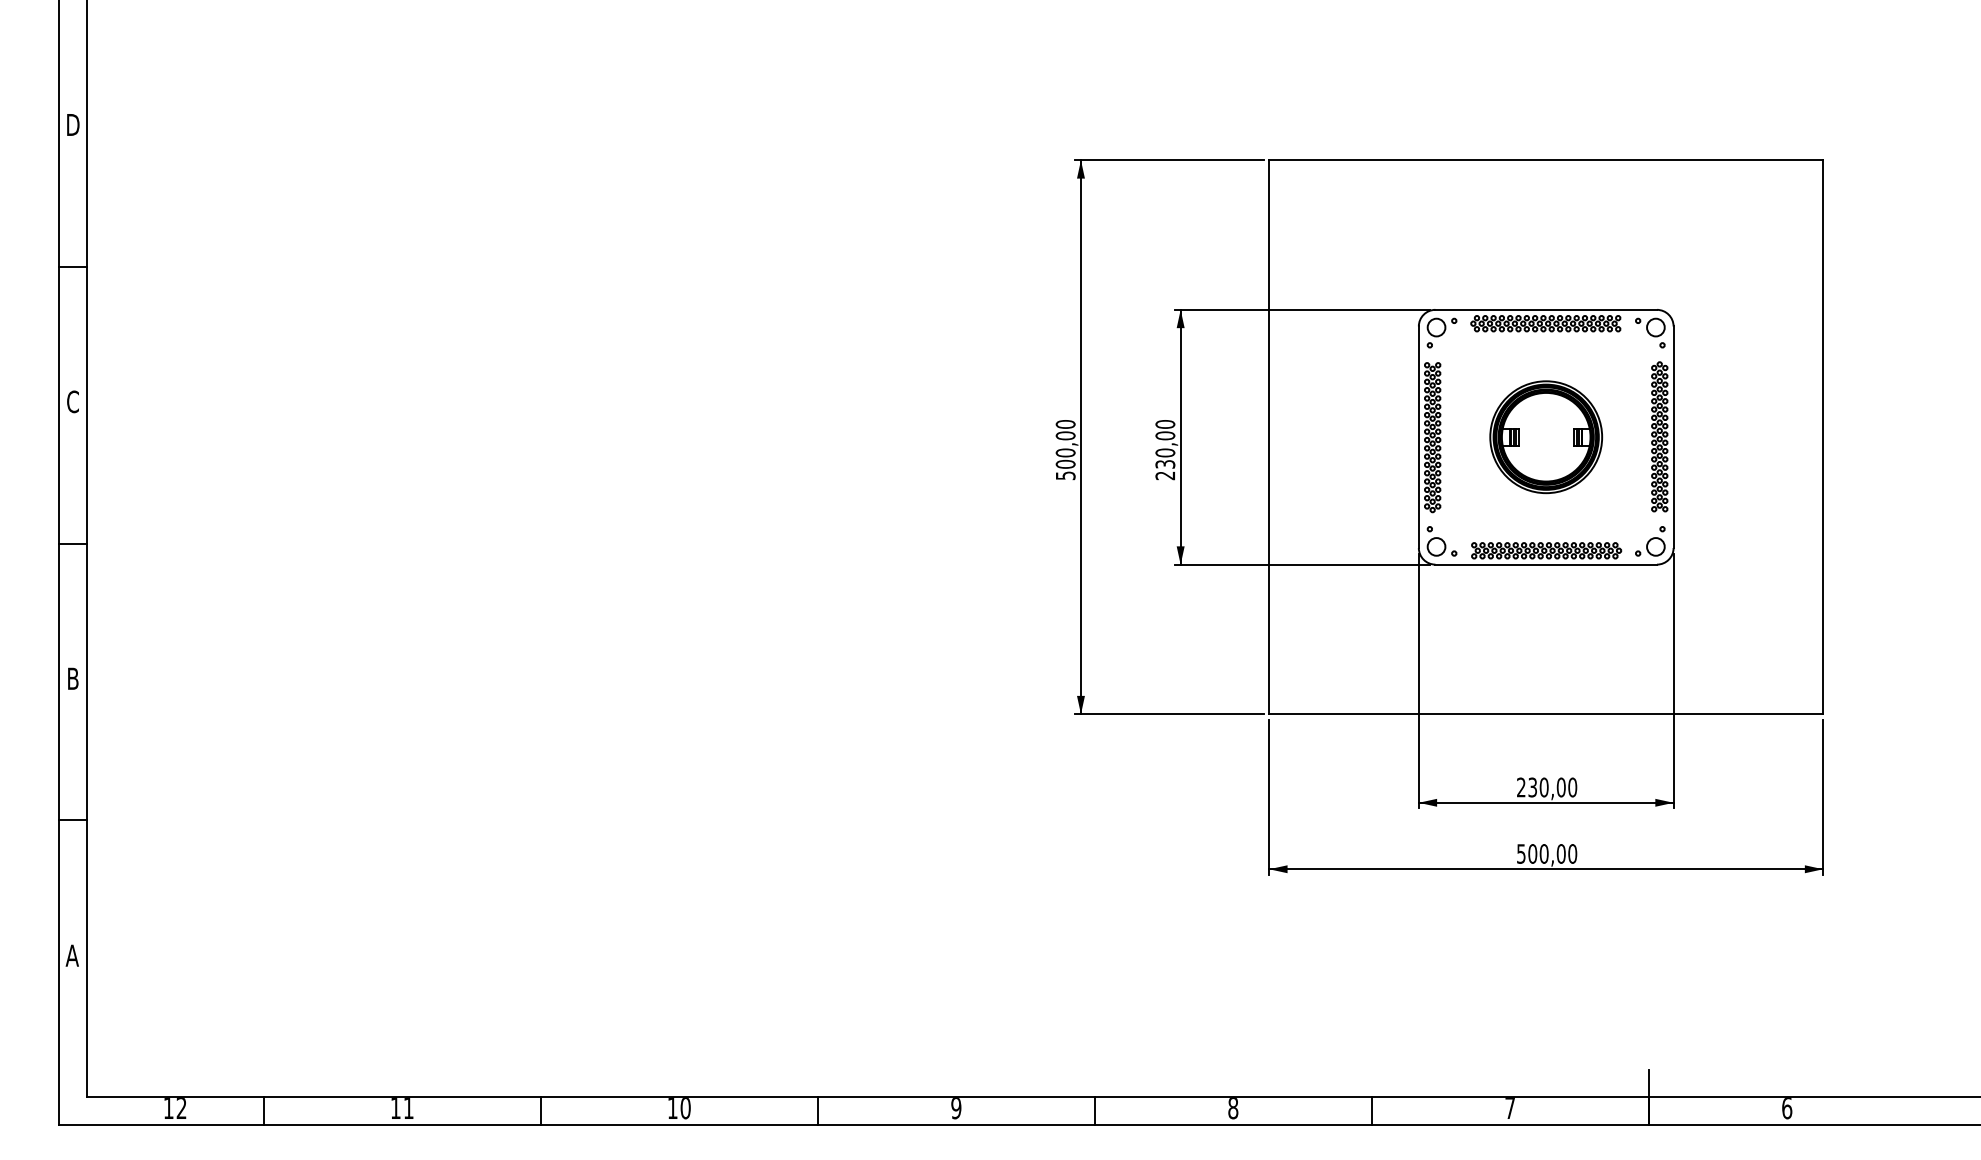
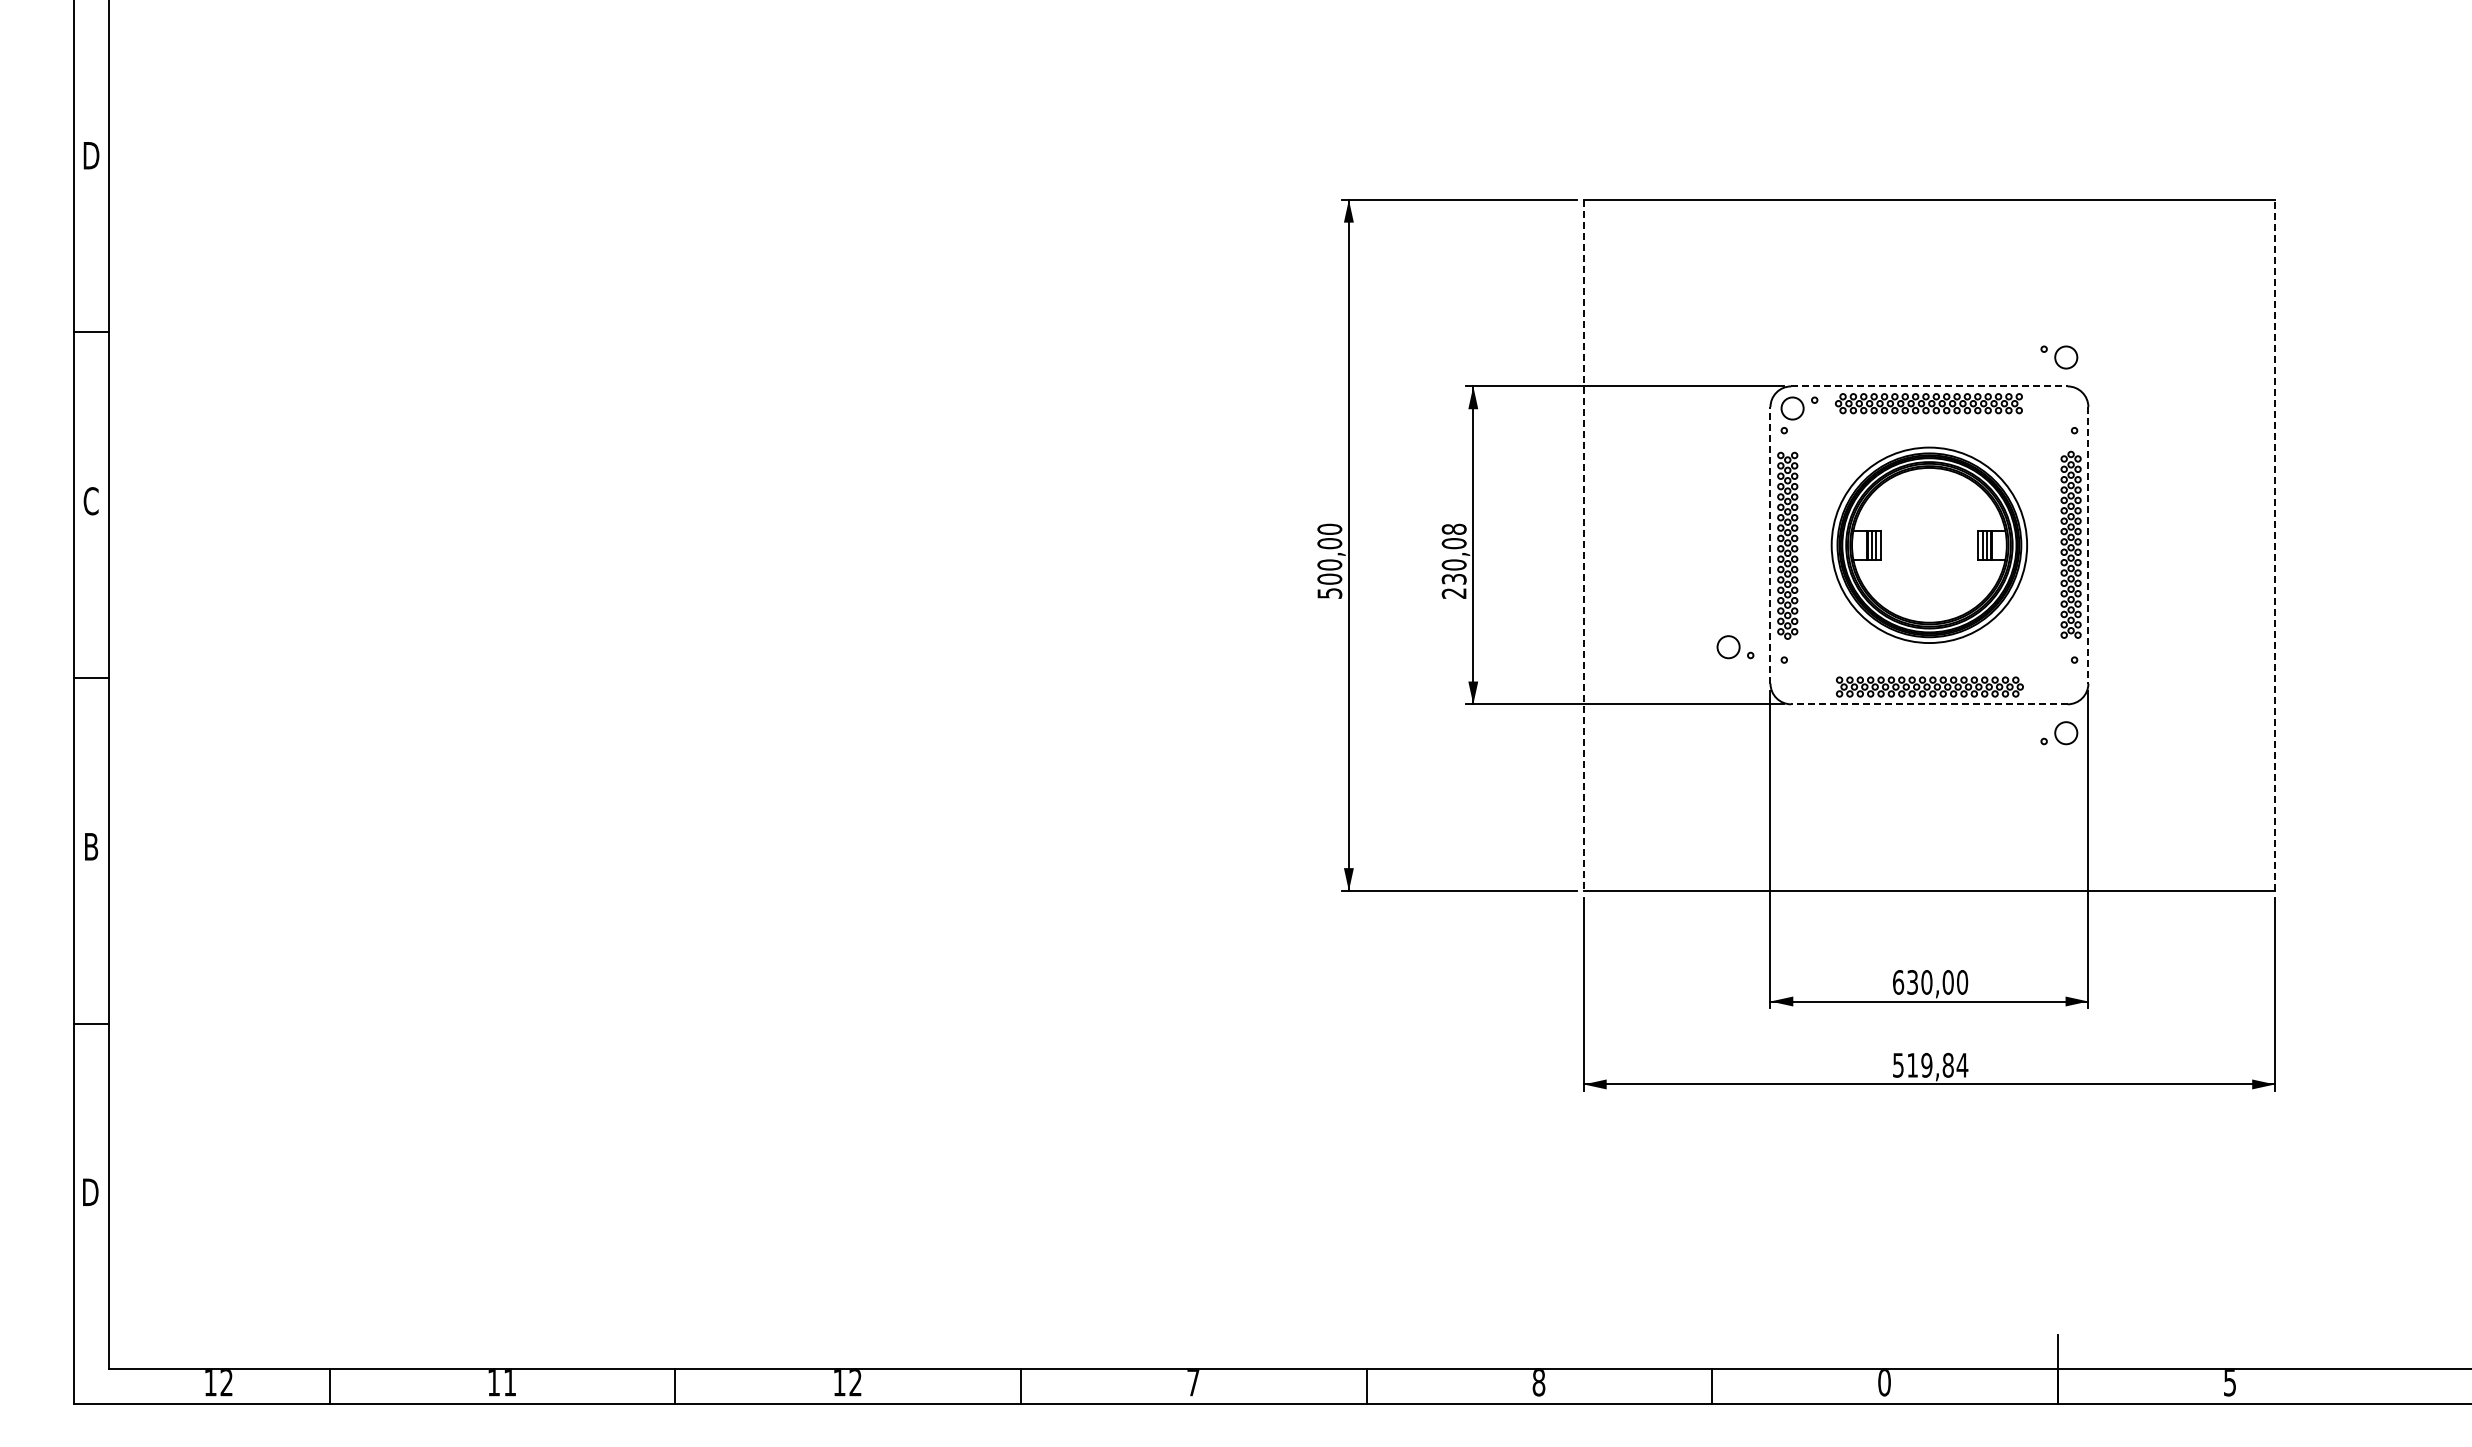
line: (1546, 309) -> (1929, 386), solid -> dashed
part: (1650, 327) -> (2059, 357), moved
text: (1165, 423) -> (1454, 528), 230,00 -> 230,08
line: (1418, 436) -> (1770, 544), solid -> dashed
line: (1268, 437) -> (1583, 545), solid -> dashed
part: (1546, 437) -> (1929, 545), size x1.4
line: (1673, 437) -> (2088, 545), solid -> dashed
line: (1823, 437) -> (2275, 545), solid -> dashed
part: (1442, 547) -> (1735, 647), moved
part: (1650, 547) -> (2059, 733), moved
line: (1545, 564) -> (1928, 704), solid -> dashed
text: (1521, 787) -> (1898, 982), 230,00 -> 630,00
text: (1552, 853) -> (1937, 1064), 500,00 -> 519,84
text: (72, 955) -> (90, 1191), A -> D
text: (685, 1108) -> (855, 1383), 10 -> 12
text: (956, 1108) -> (1193, 1383), 9 -> 7
text: (1510, 1108) -> (1884, 1383), 7 -> 0
text: (1786, 1108) -> (2229, 1383), 6 -> 5

